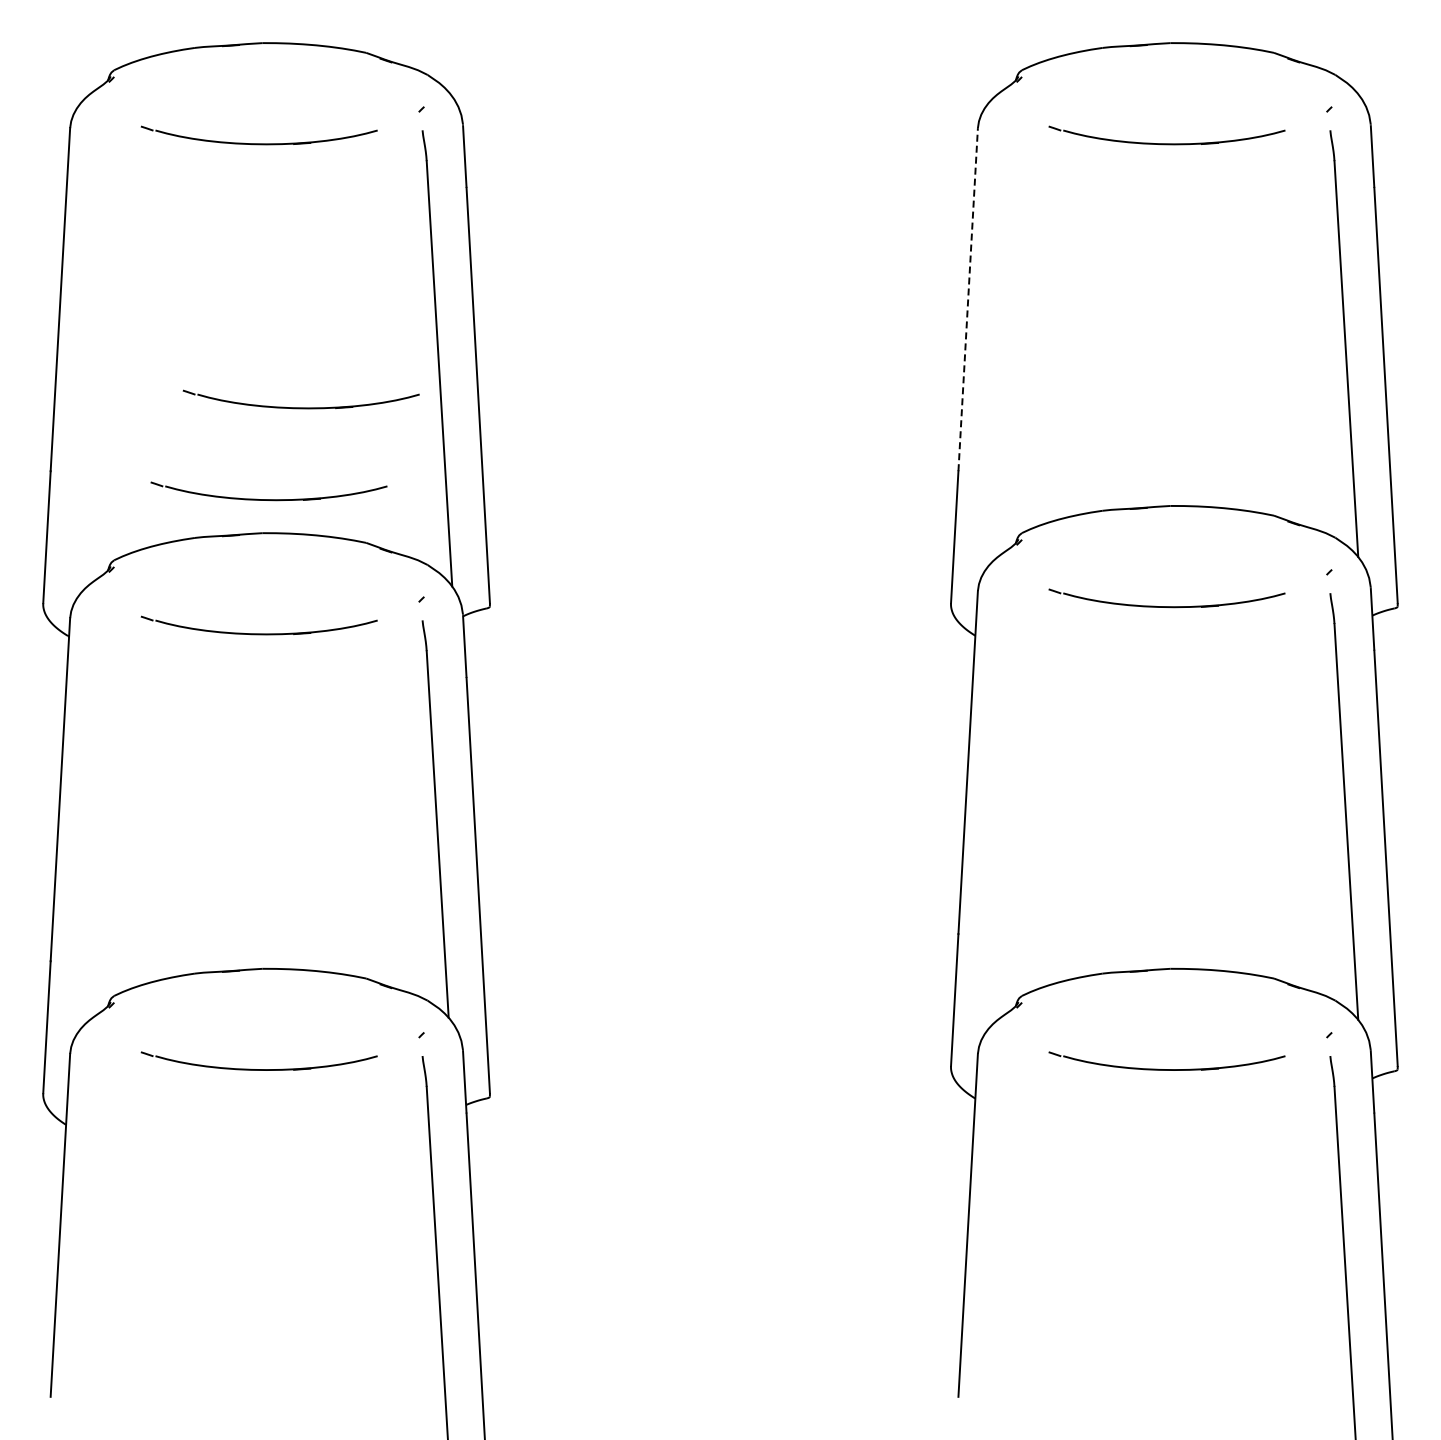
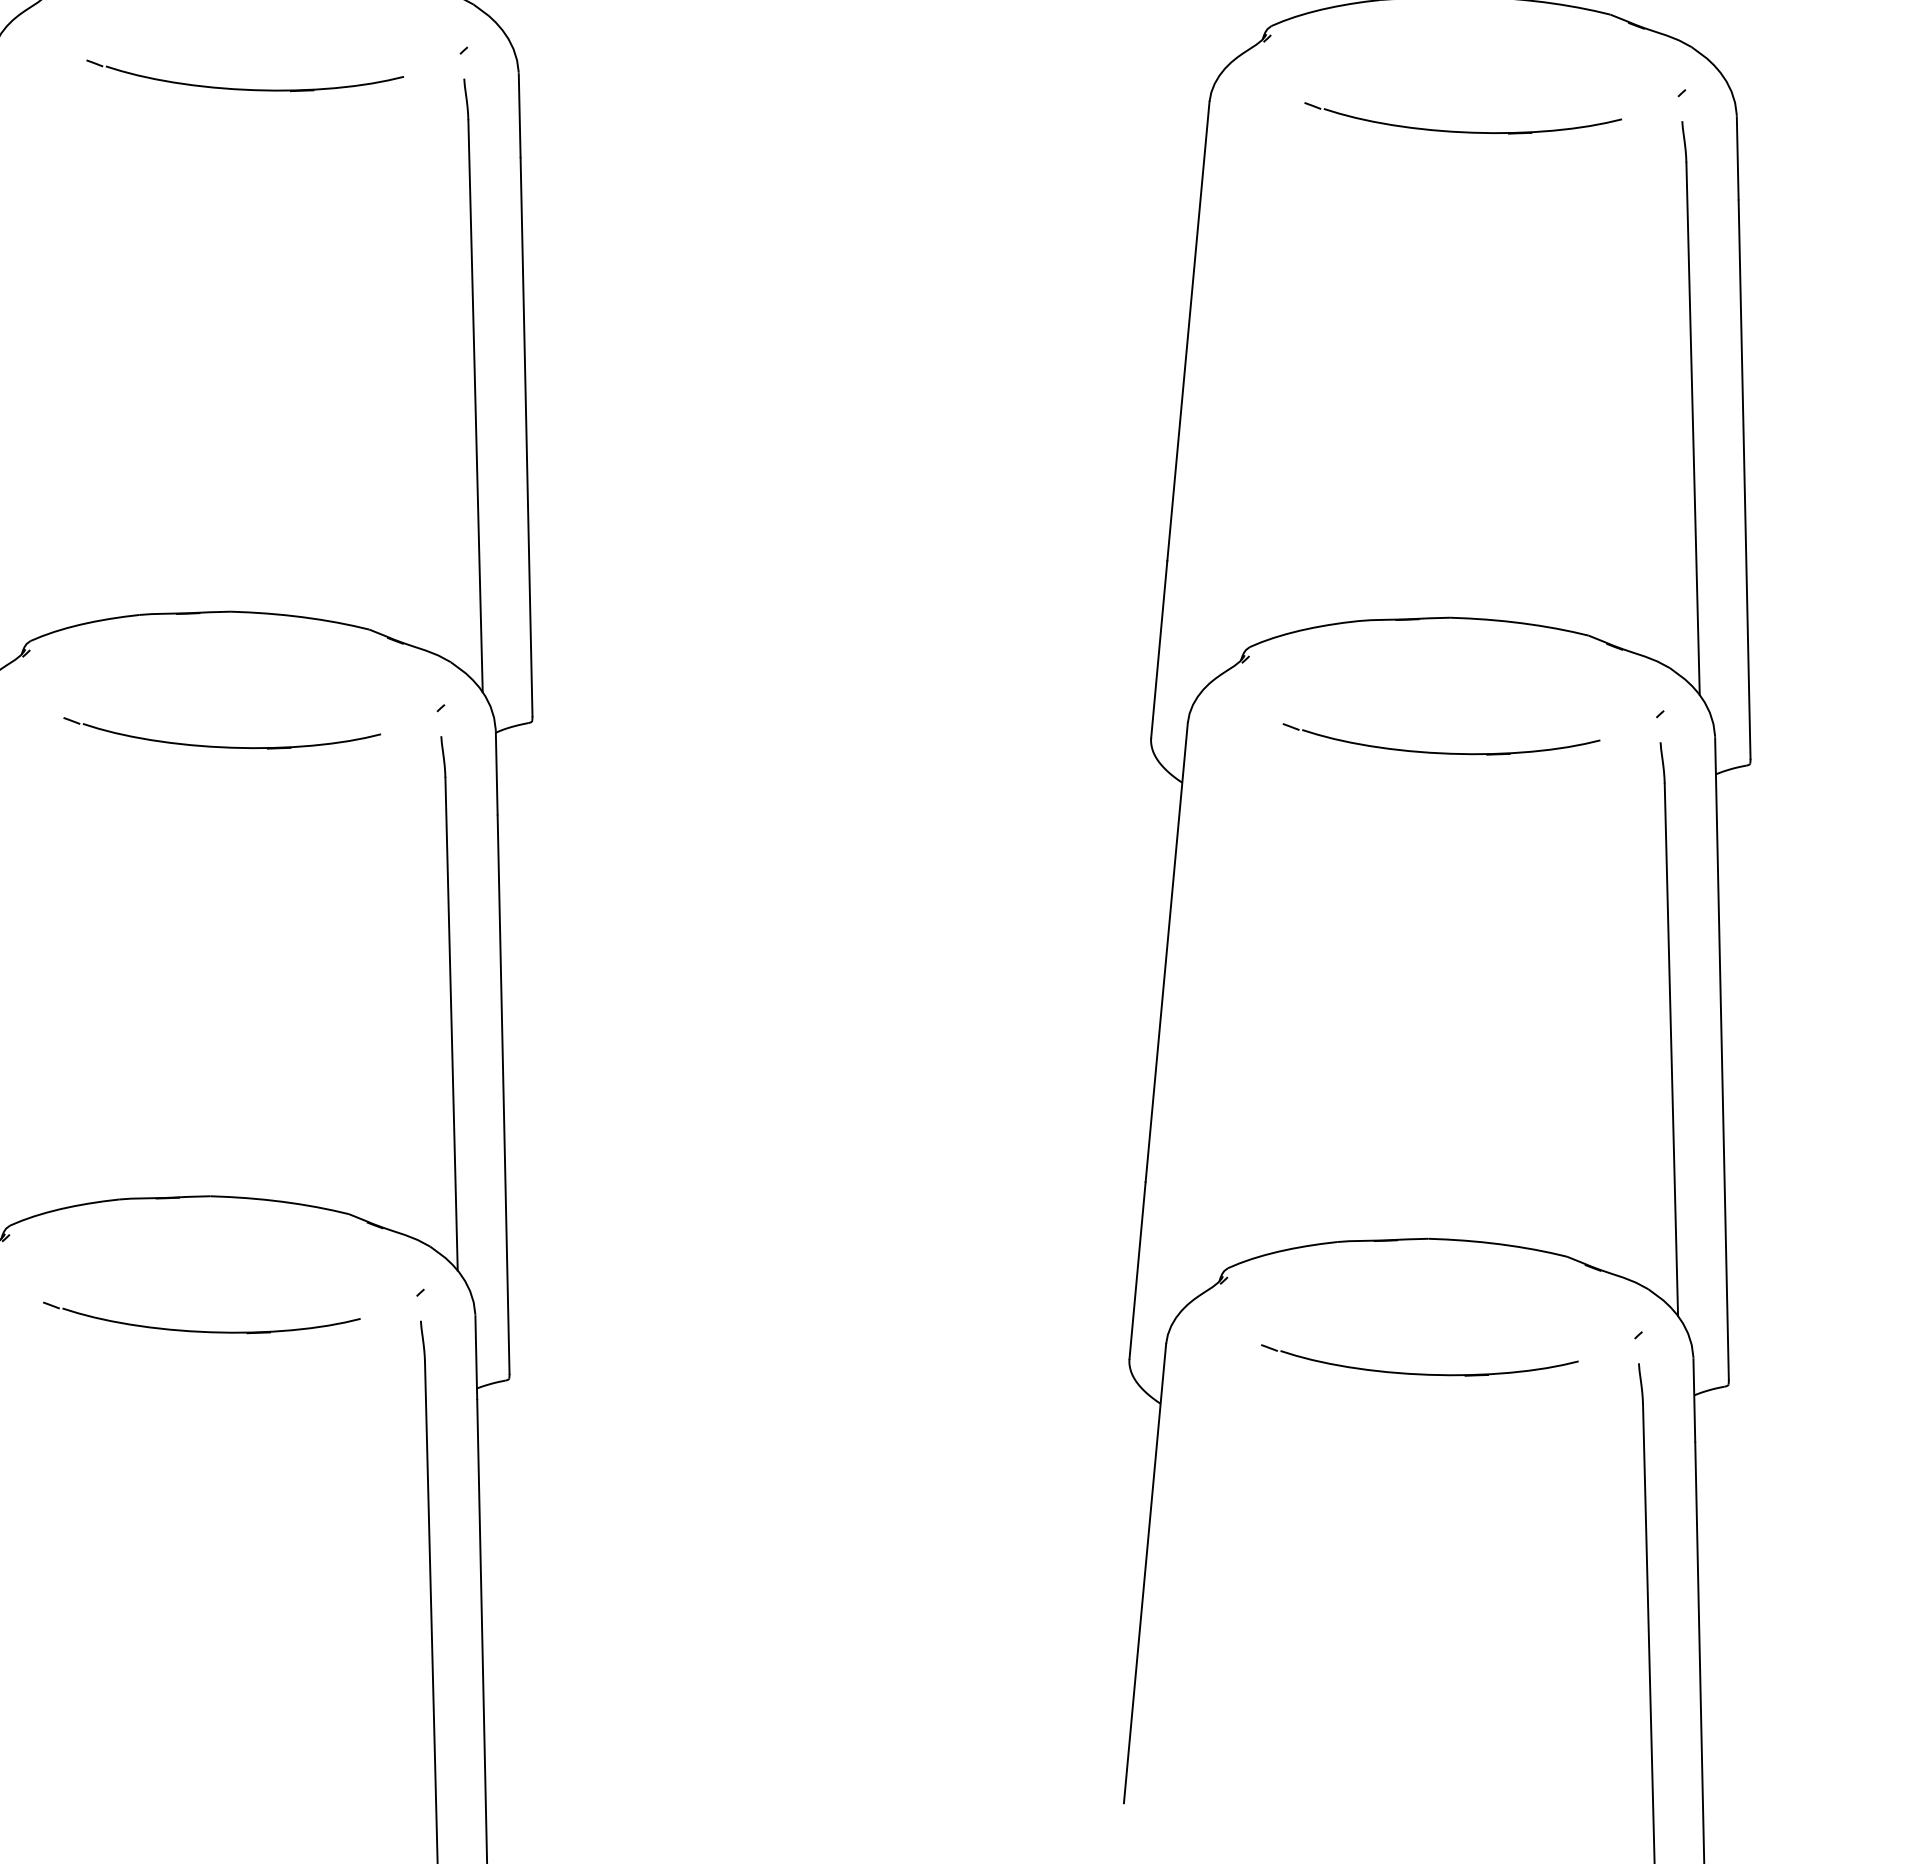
line: (968, 299) -> (1188, 331), dashed -> solid
part: (300, 407) -> (287, 444), removed
part: (268, 499) -> (240, 566), removed

